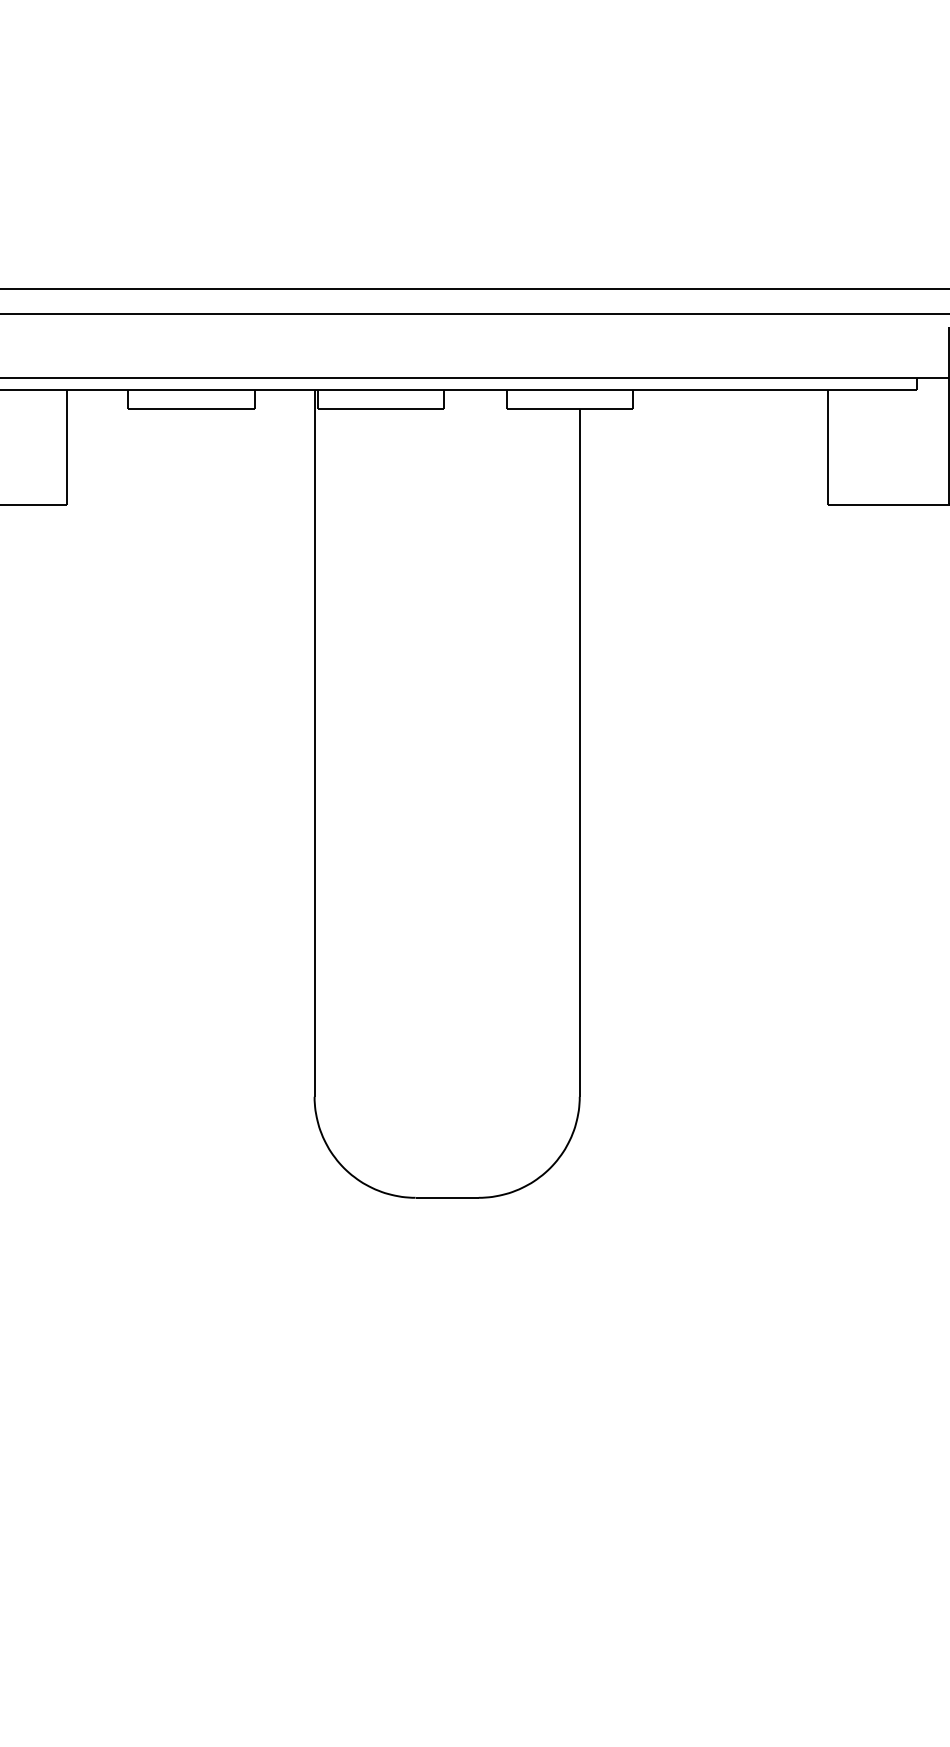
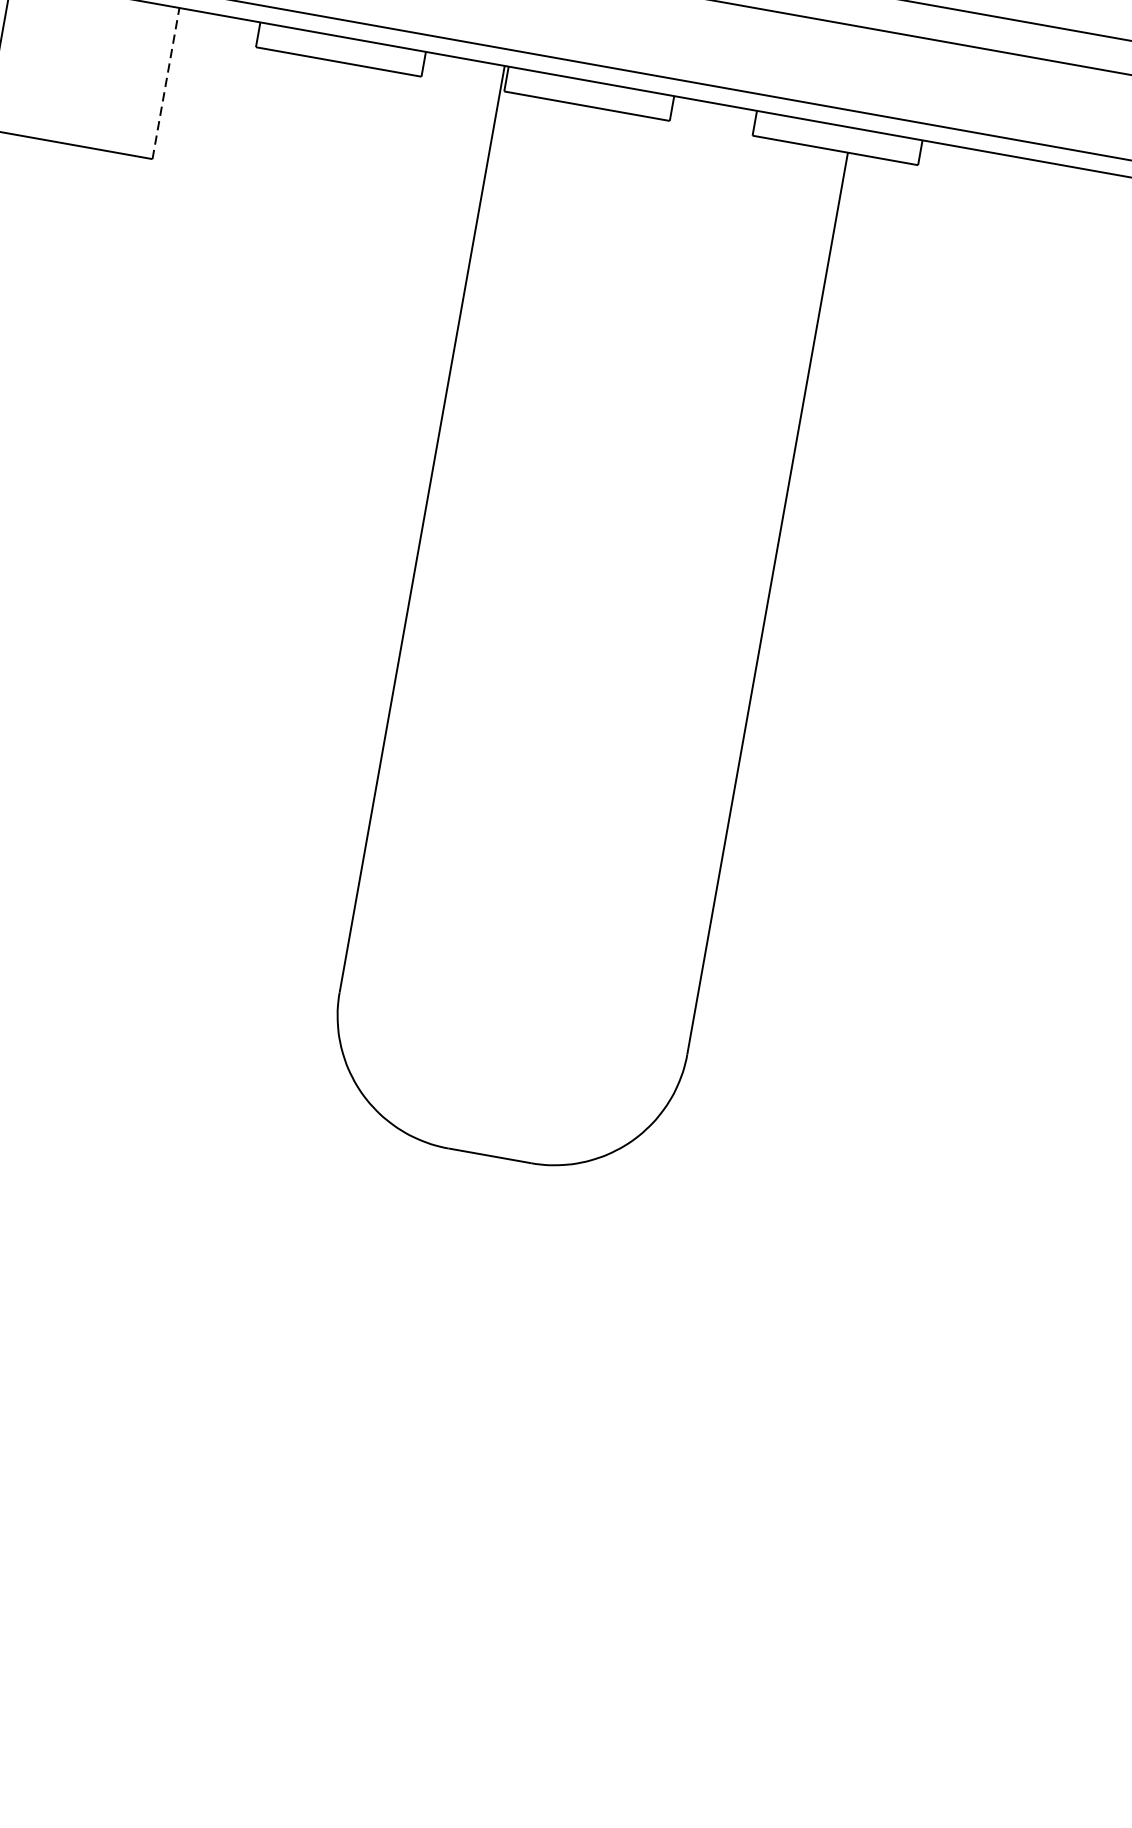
line: (66, 447) -> (166, 83), solid -> dashed

